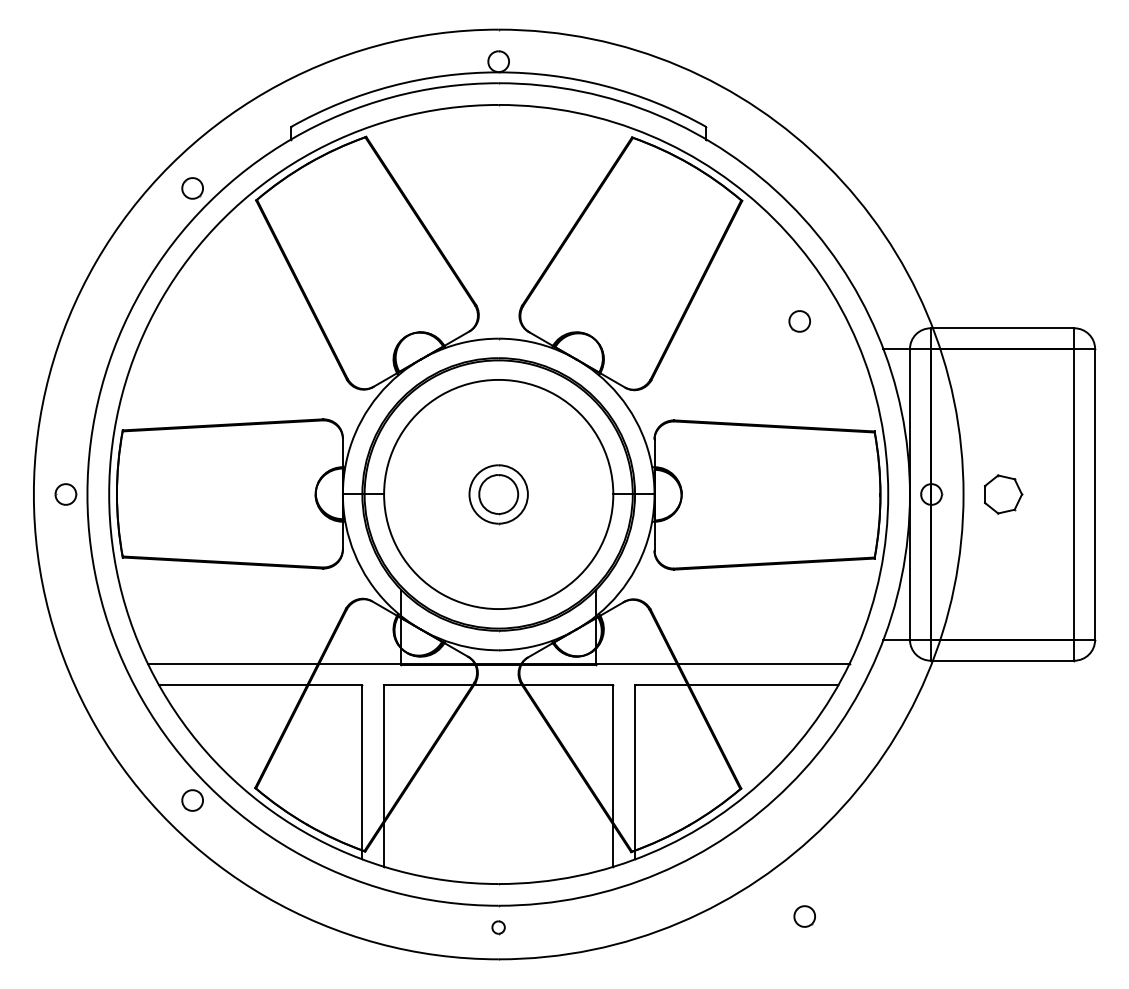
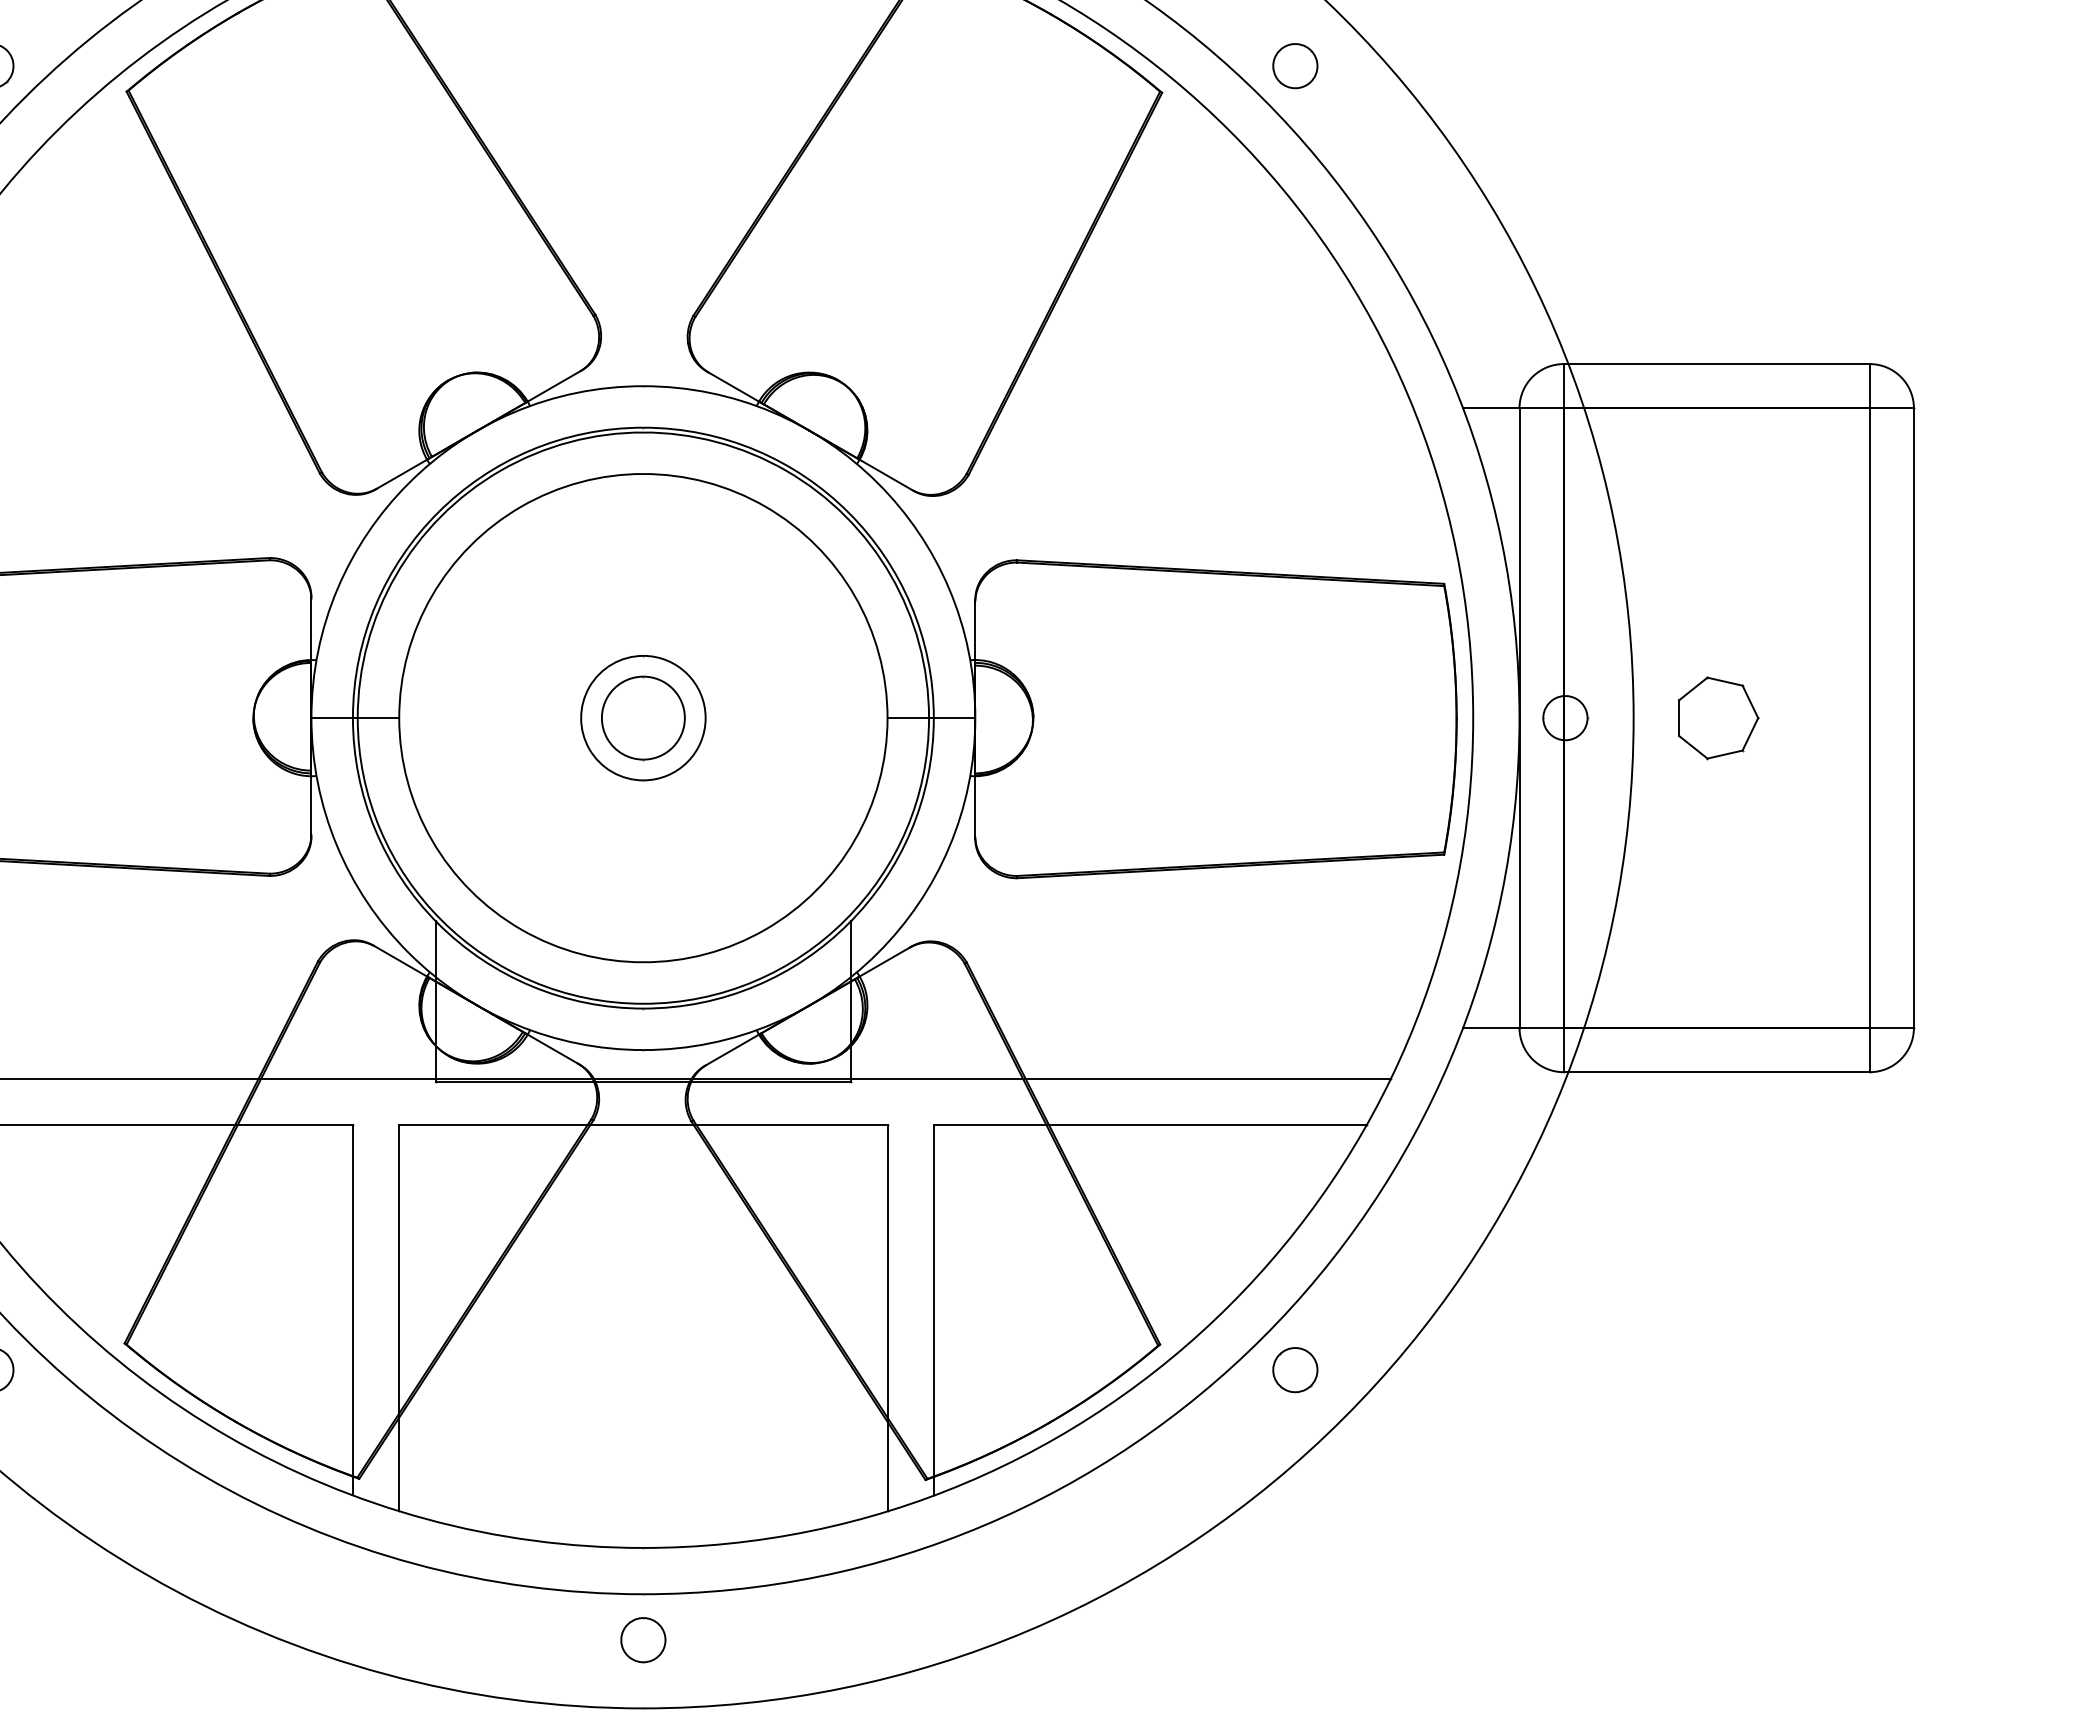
part: (799, 321) -> (1294, 66), moved
part: (804, 916) -> (1294, 1370), moved
part: (498, 927) -> (642, 1640), size x1.67

